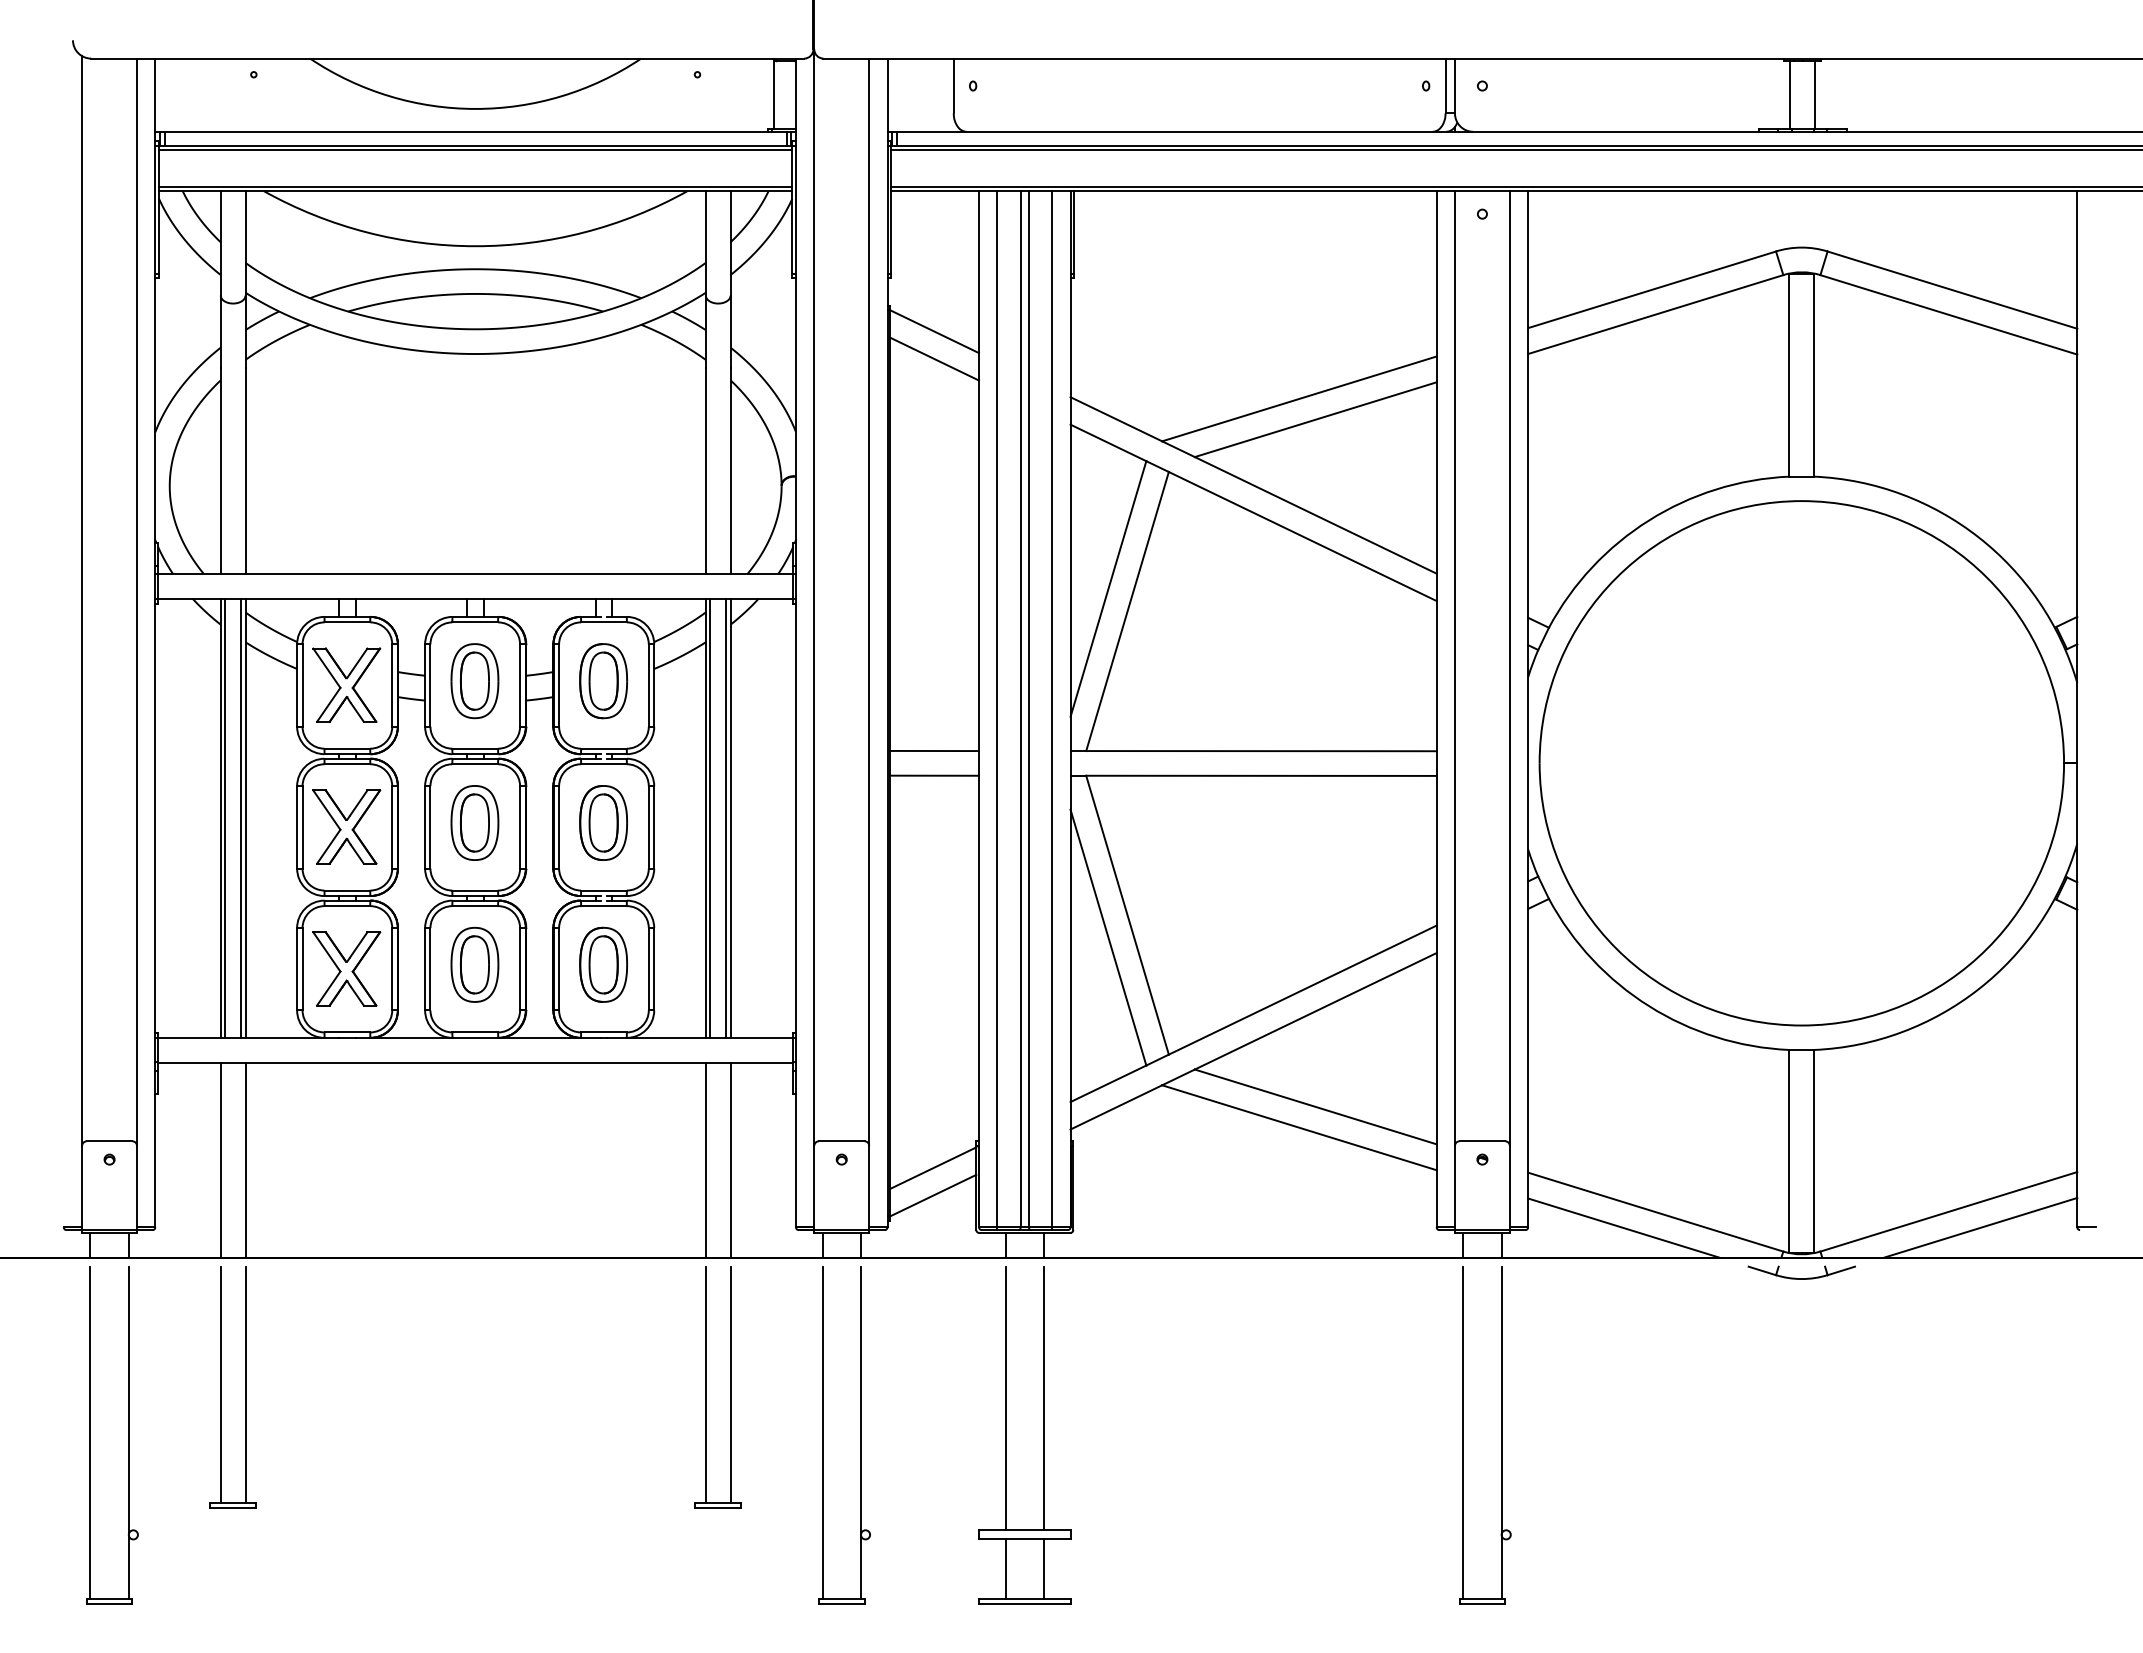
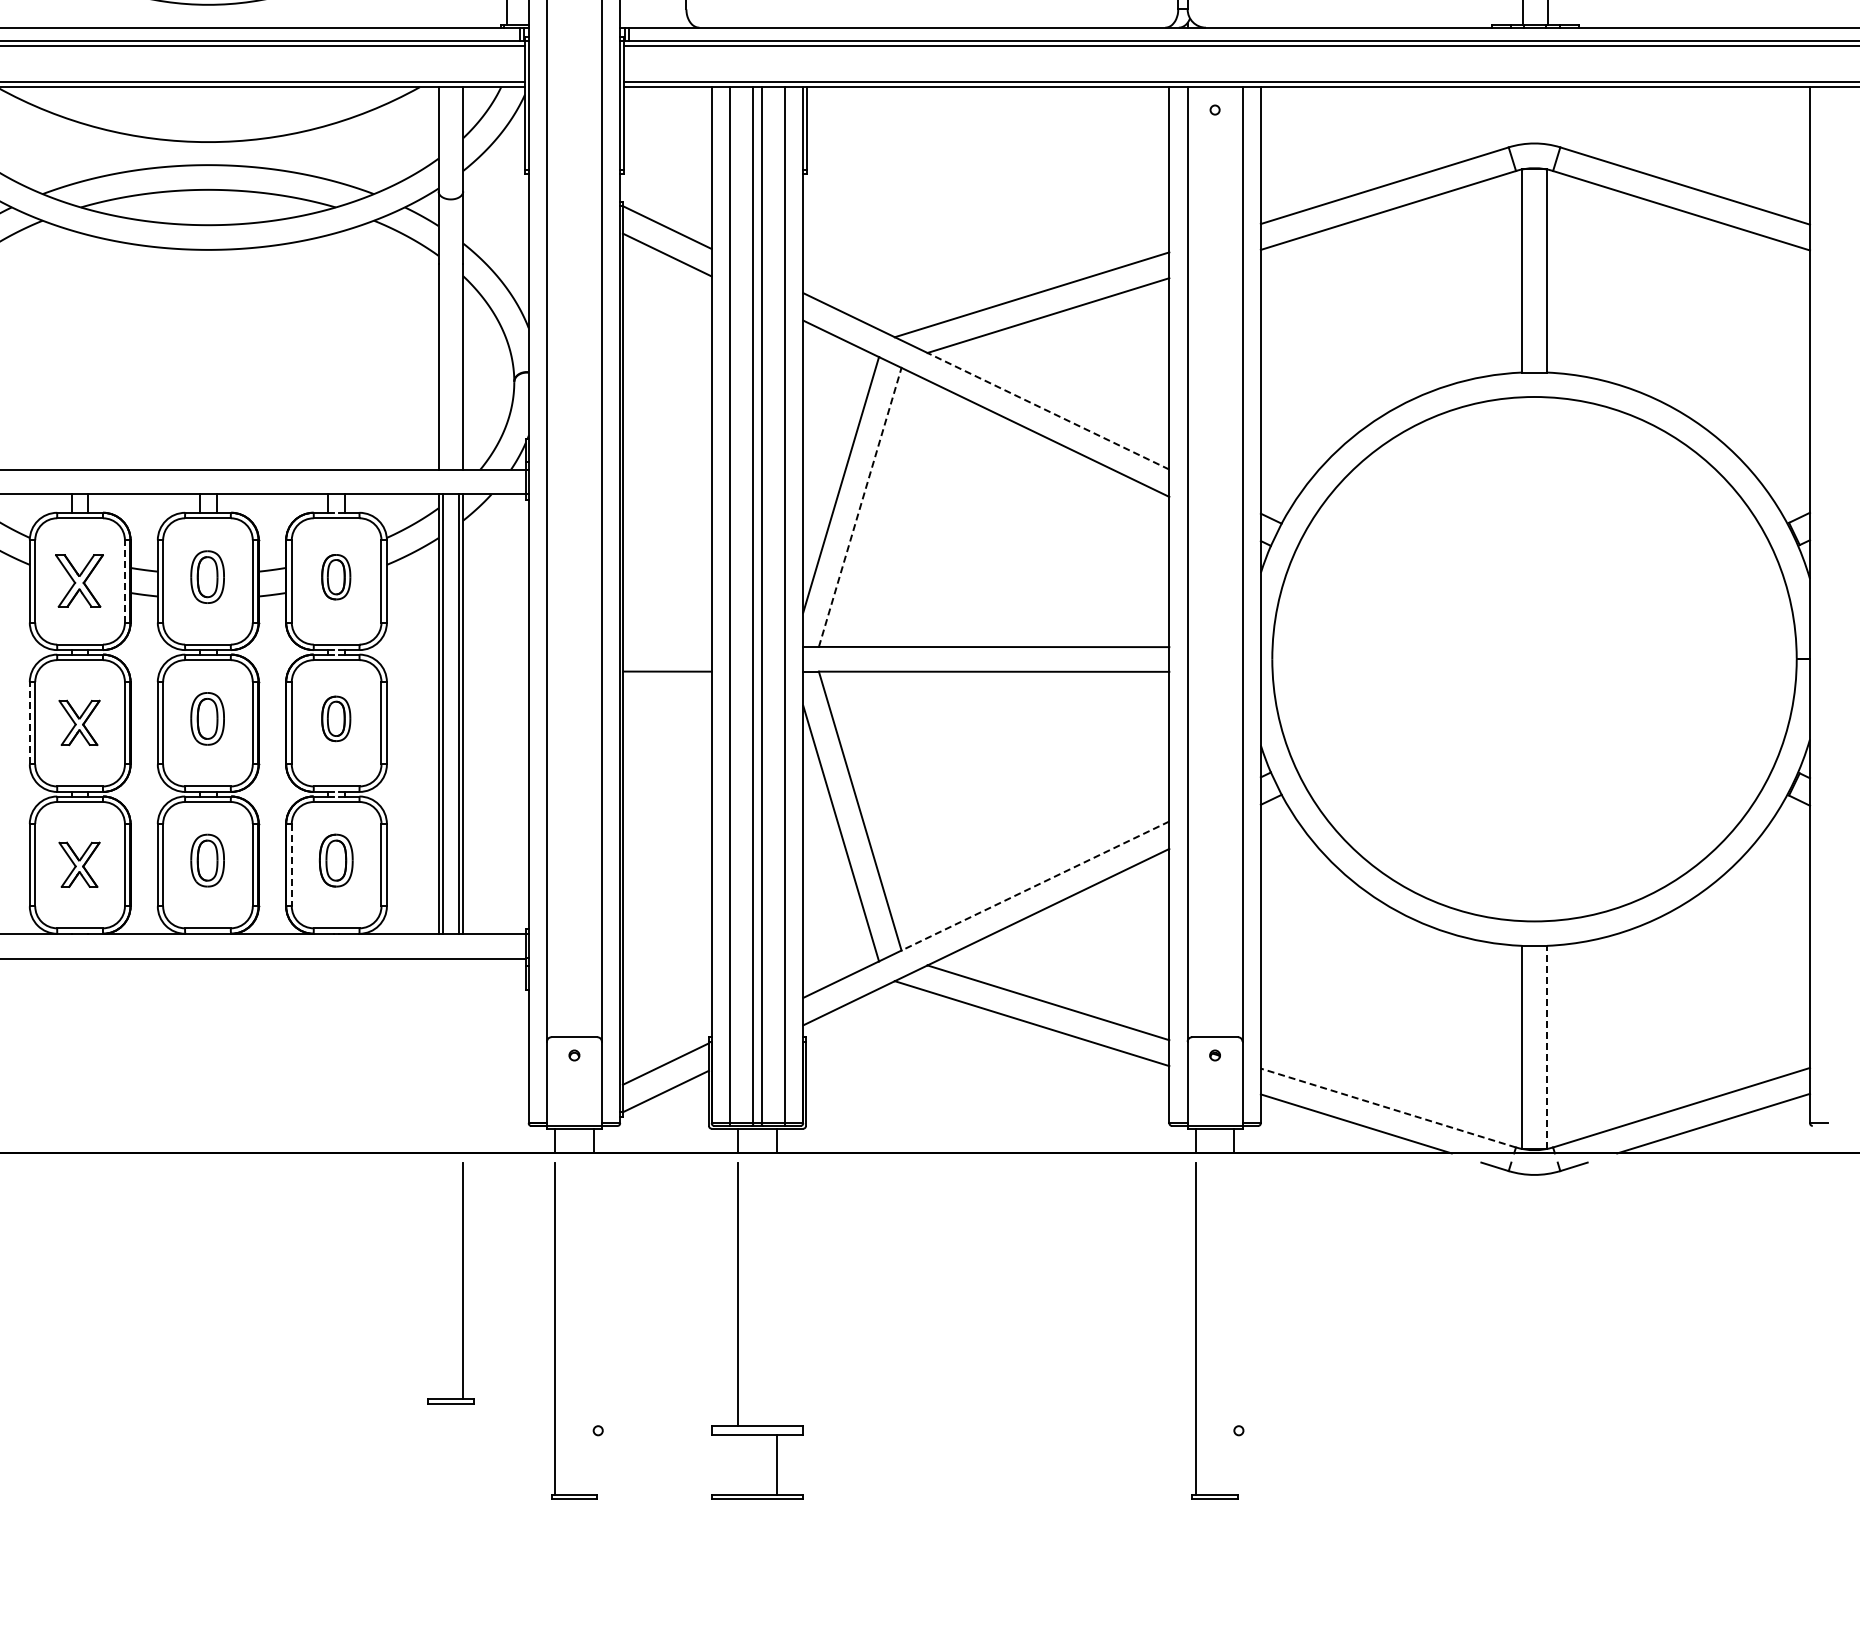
line: (1315, 515) -> (1048, 411), solid -> dashed
line: (1127, 611) -> (860, 507), solid -> dashed
part: (474, 681) -> (207, 577), size x0.7
part: (603, 681) -> (336, 577), size x0.6
part: (346, 684) -> (79, 580), size x0.7
line: (392, 685) -> (125, 581), solid -> dashed
line: (934, 750) -> (667, 646), removed
part: (474, 822) -> (207, 718), size x0.7
part: (603, 822) -> (336, 718), size x0.6
line: (297, 826) -> (30, 722), solid -> dashed
part: (346, 826) -> (79, 722), size x0.6
part: (474, 964) -> (207, 860), size x0.7
part: (603, 964) -> (336, 860), size x0.7
part: (346, 968) -> (79, 864), size x0.6
line: (559, 969) -> (292, 865), solid -> dashed
line: (1302, 990) -> (1035, 886), solid -> dashed
line: (1814, 1151) -> (1547, 1047), solid -> dashed
line: (705, 1159) -> (438, 1055), removed
line: (730, 1159) -> (463, 1055), removed
line: (1655, 1212) -> (1388, 1108), solid -> dashed
line: (705, 1384) -> (438, 1280), removed
line: (1044, 1398) -> (777, 1294), removed
line: (860, 1432) -> (593, 1328), removed
line: (1501, 1432) -> (1234, 1328), removed
line: (1005, 1568) -> (738, 1464), removed

